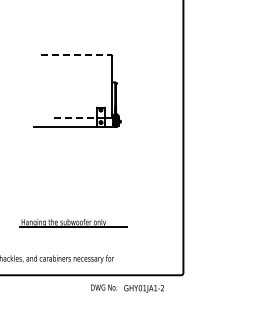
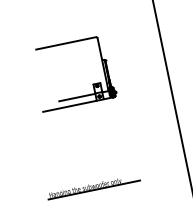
line: (76, 54) -> (66, 42), dashed -> solid
line: (76, 118) -> (78, 97), dashed -> solid

